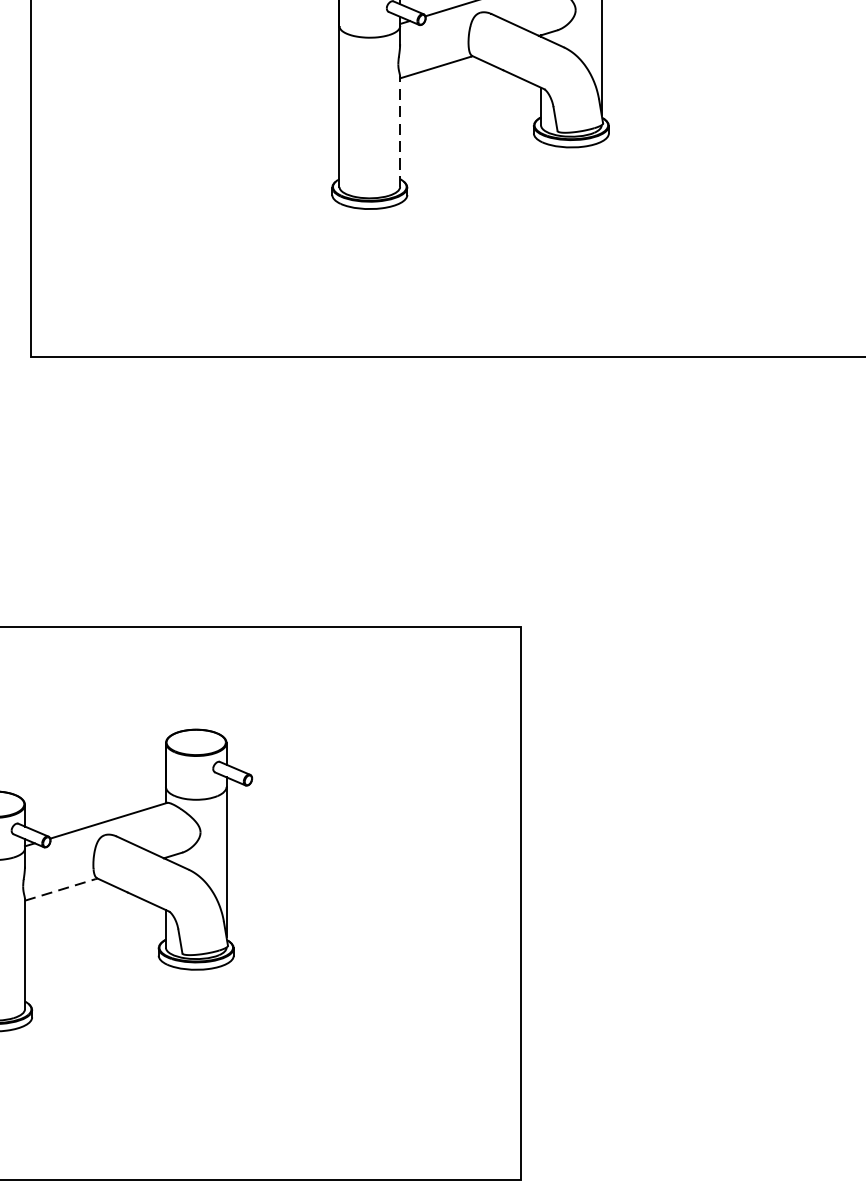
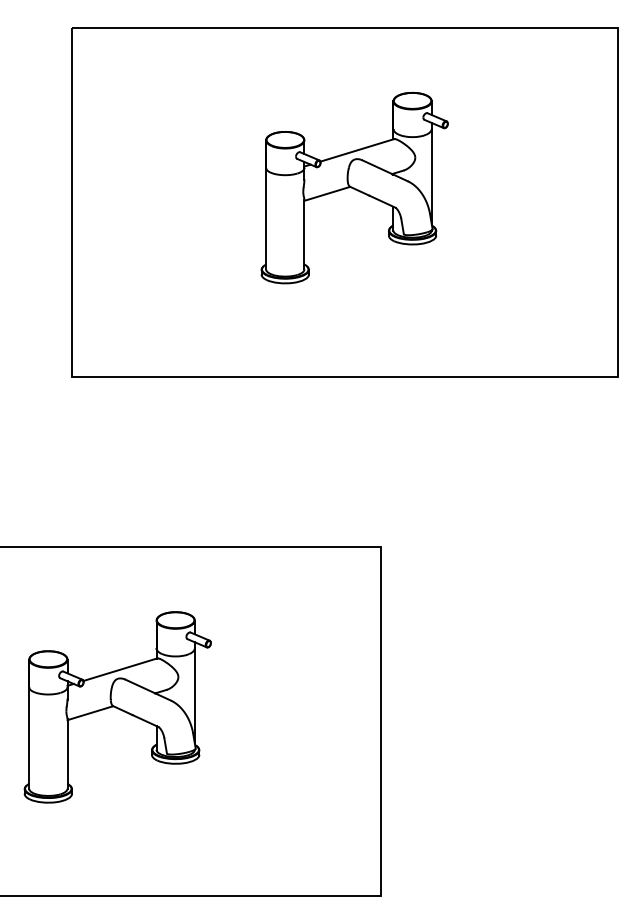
line: (400, 131) -> (304, 234), dashed -> solid
line: (61, 890) -> (90, 713), dashed -> solid

